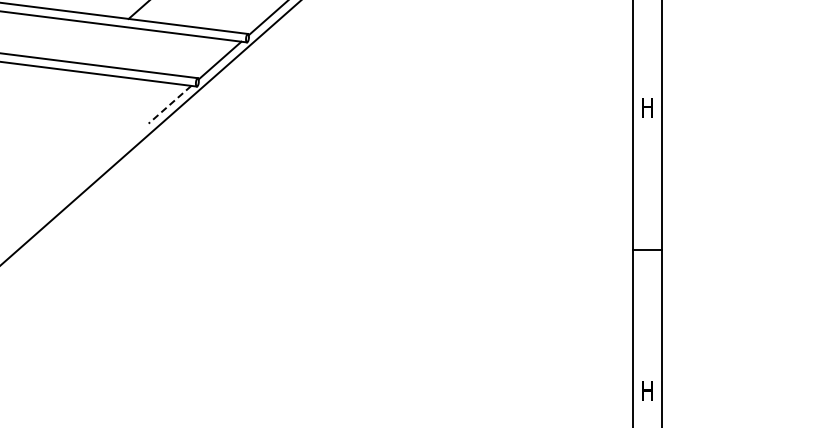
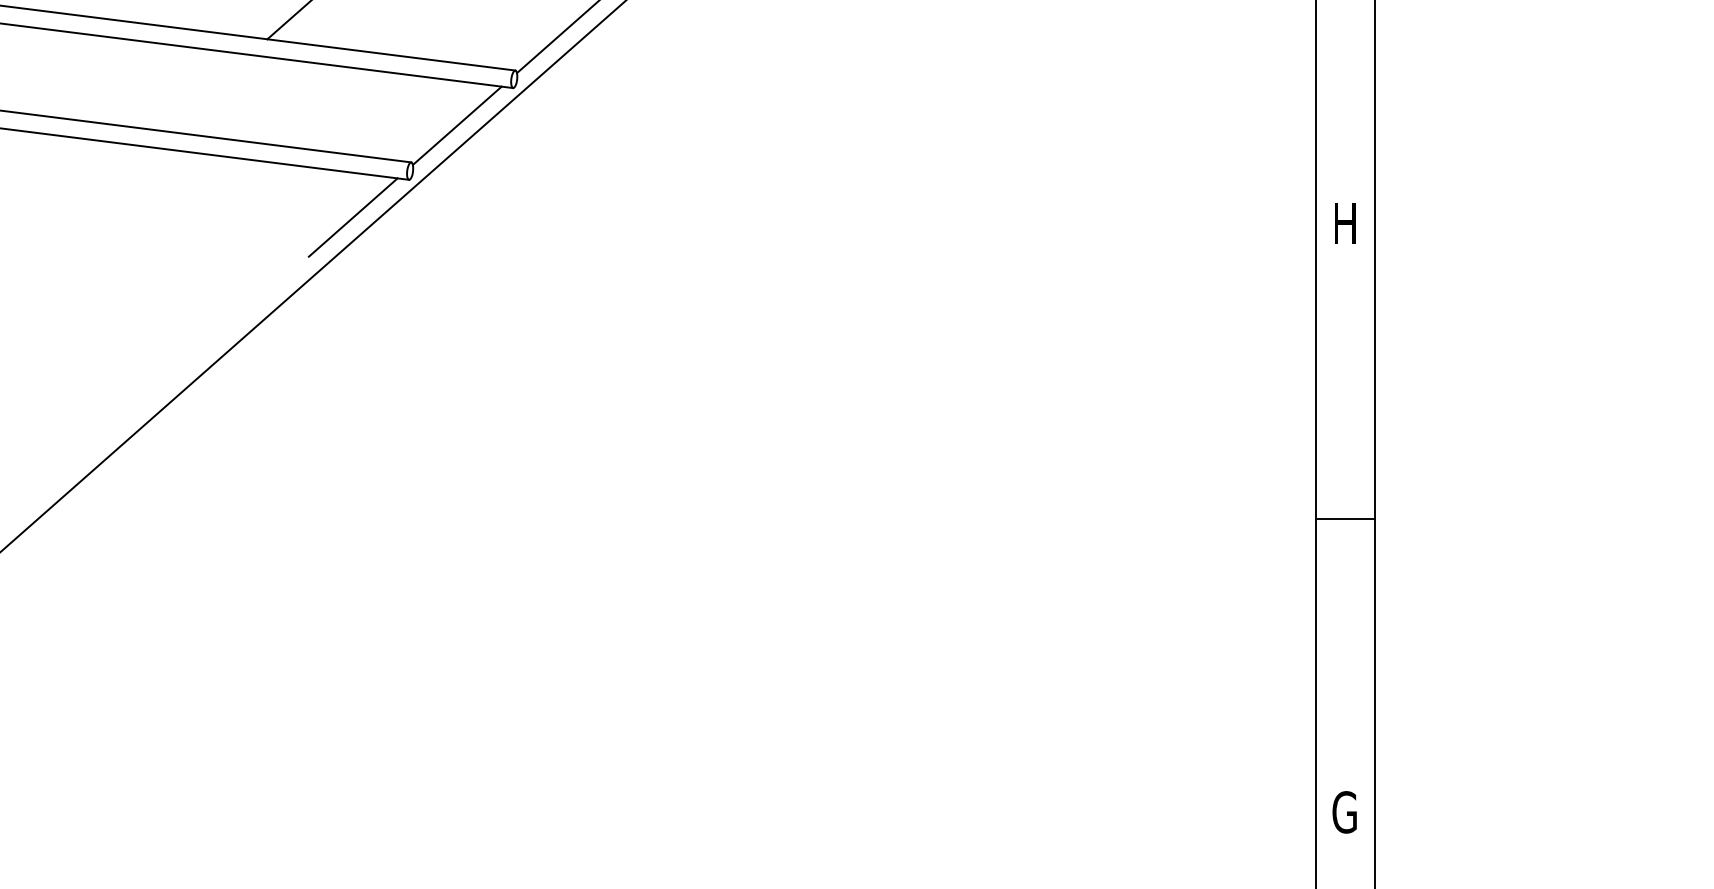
line: (169, 105) -> (352, 219), dashed -> solid
text: (647, 390) -> (1345, 811), H -> G

